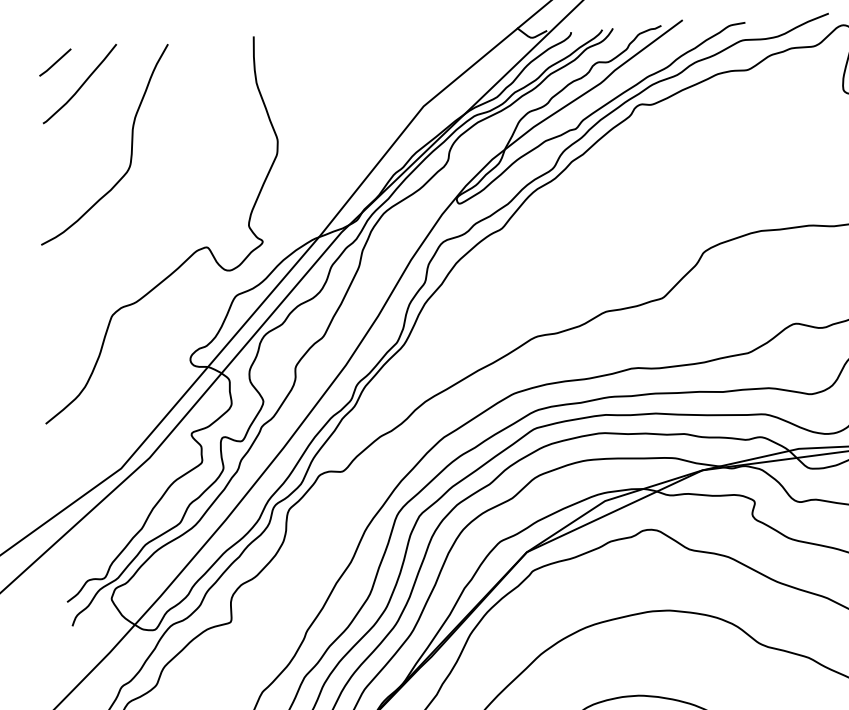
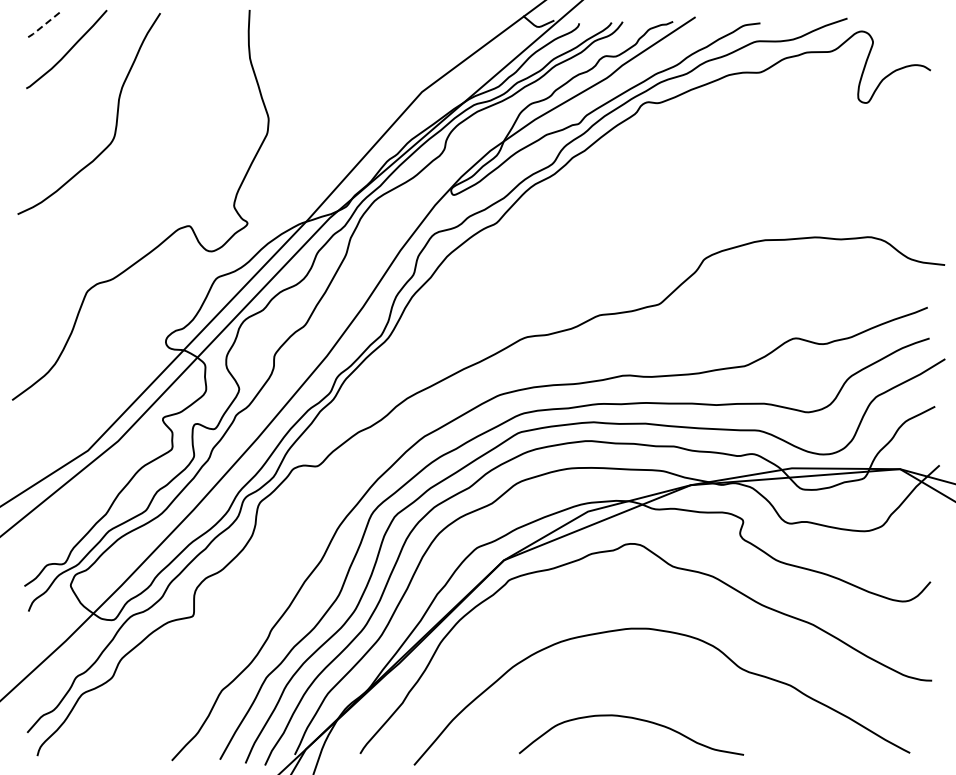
line: (55, 63) -> (42, 26), solid -> dashed

